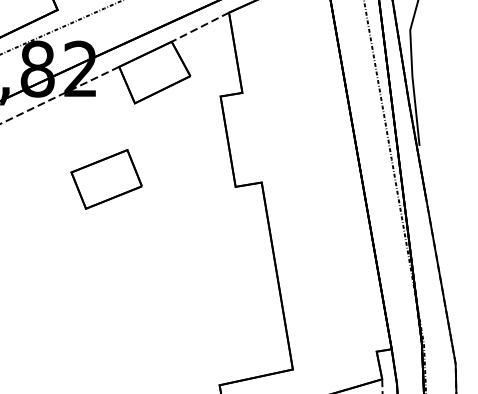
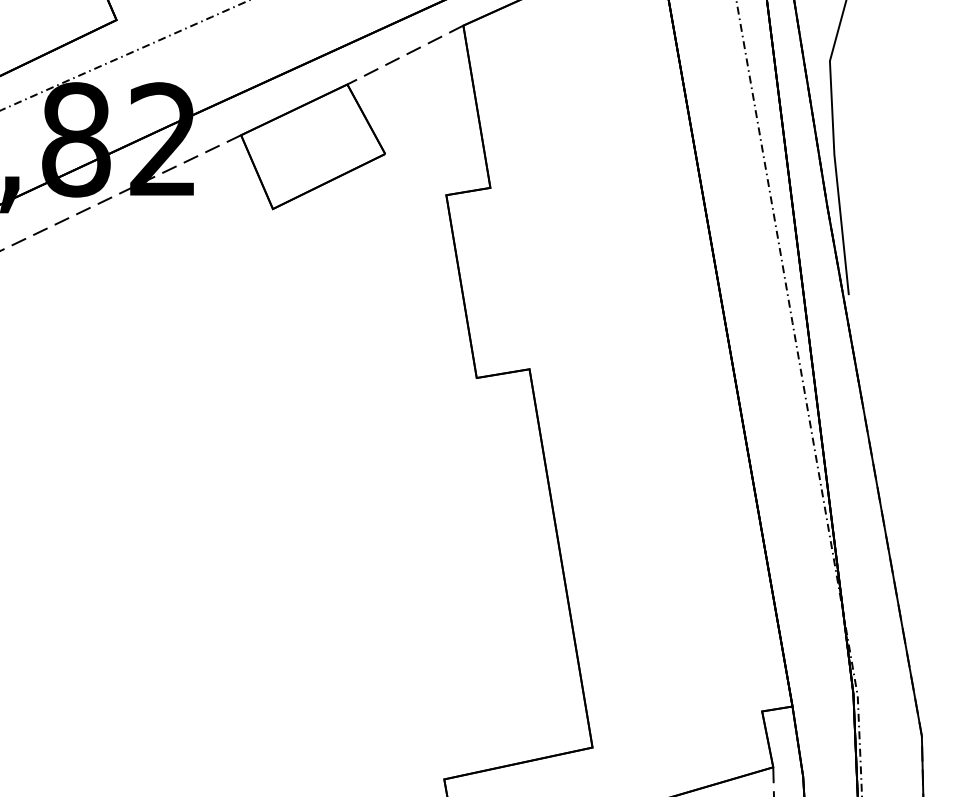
part: (106, 179) -> (215, 363), removed

